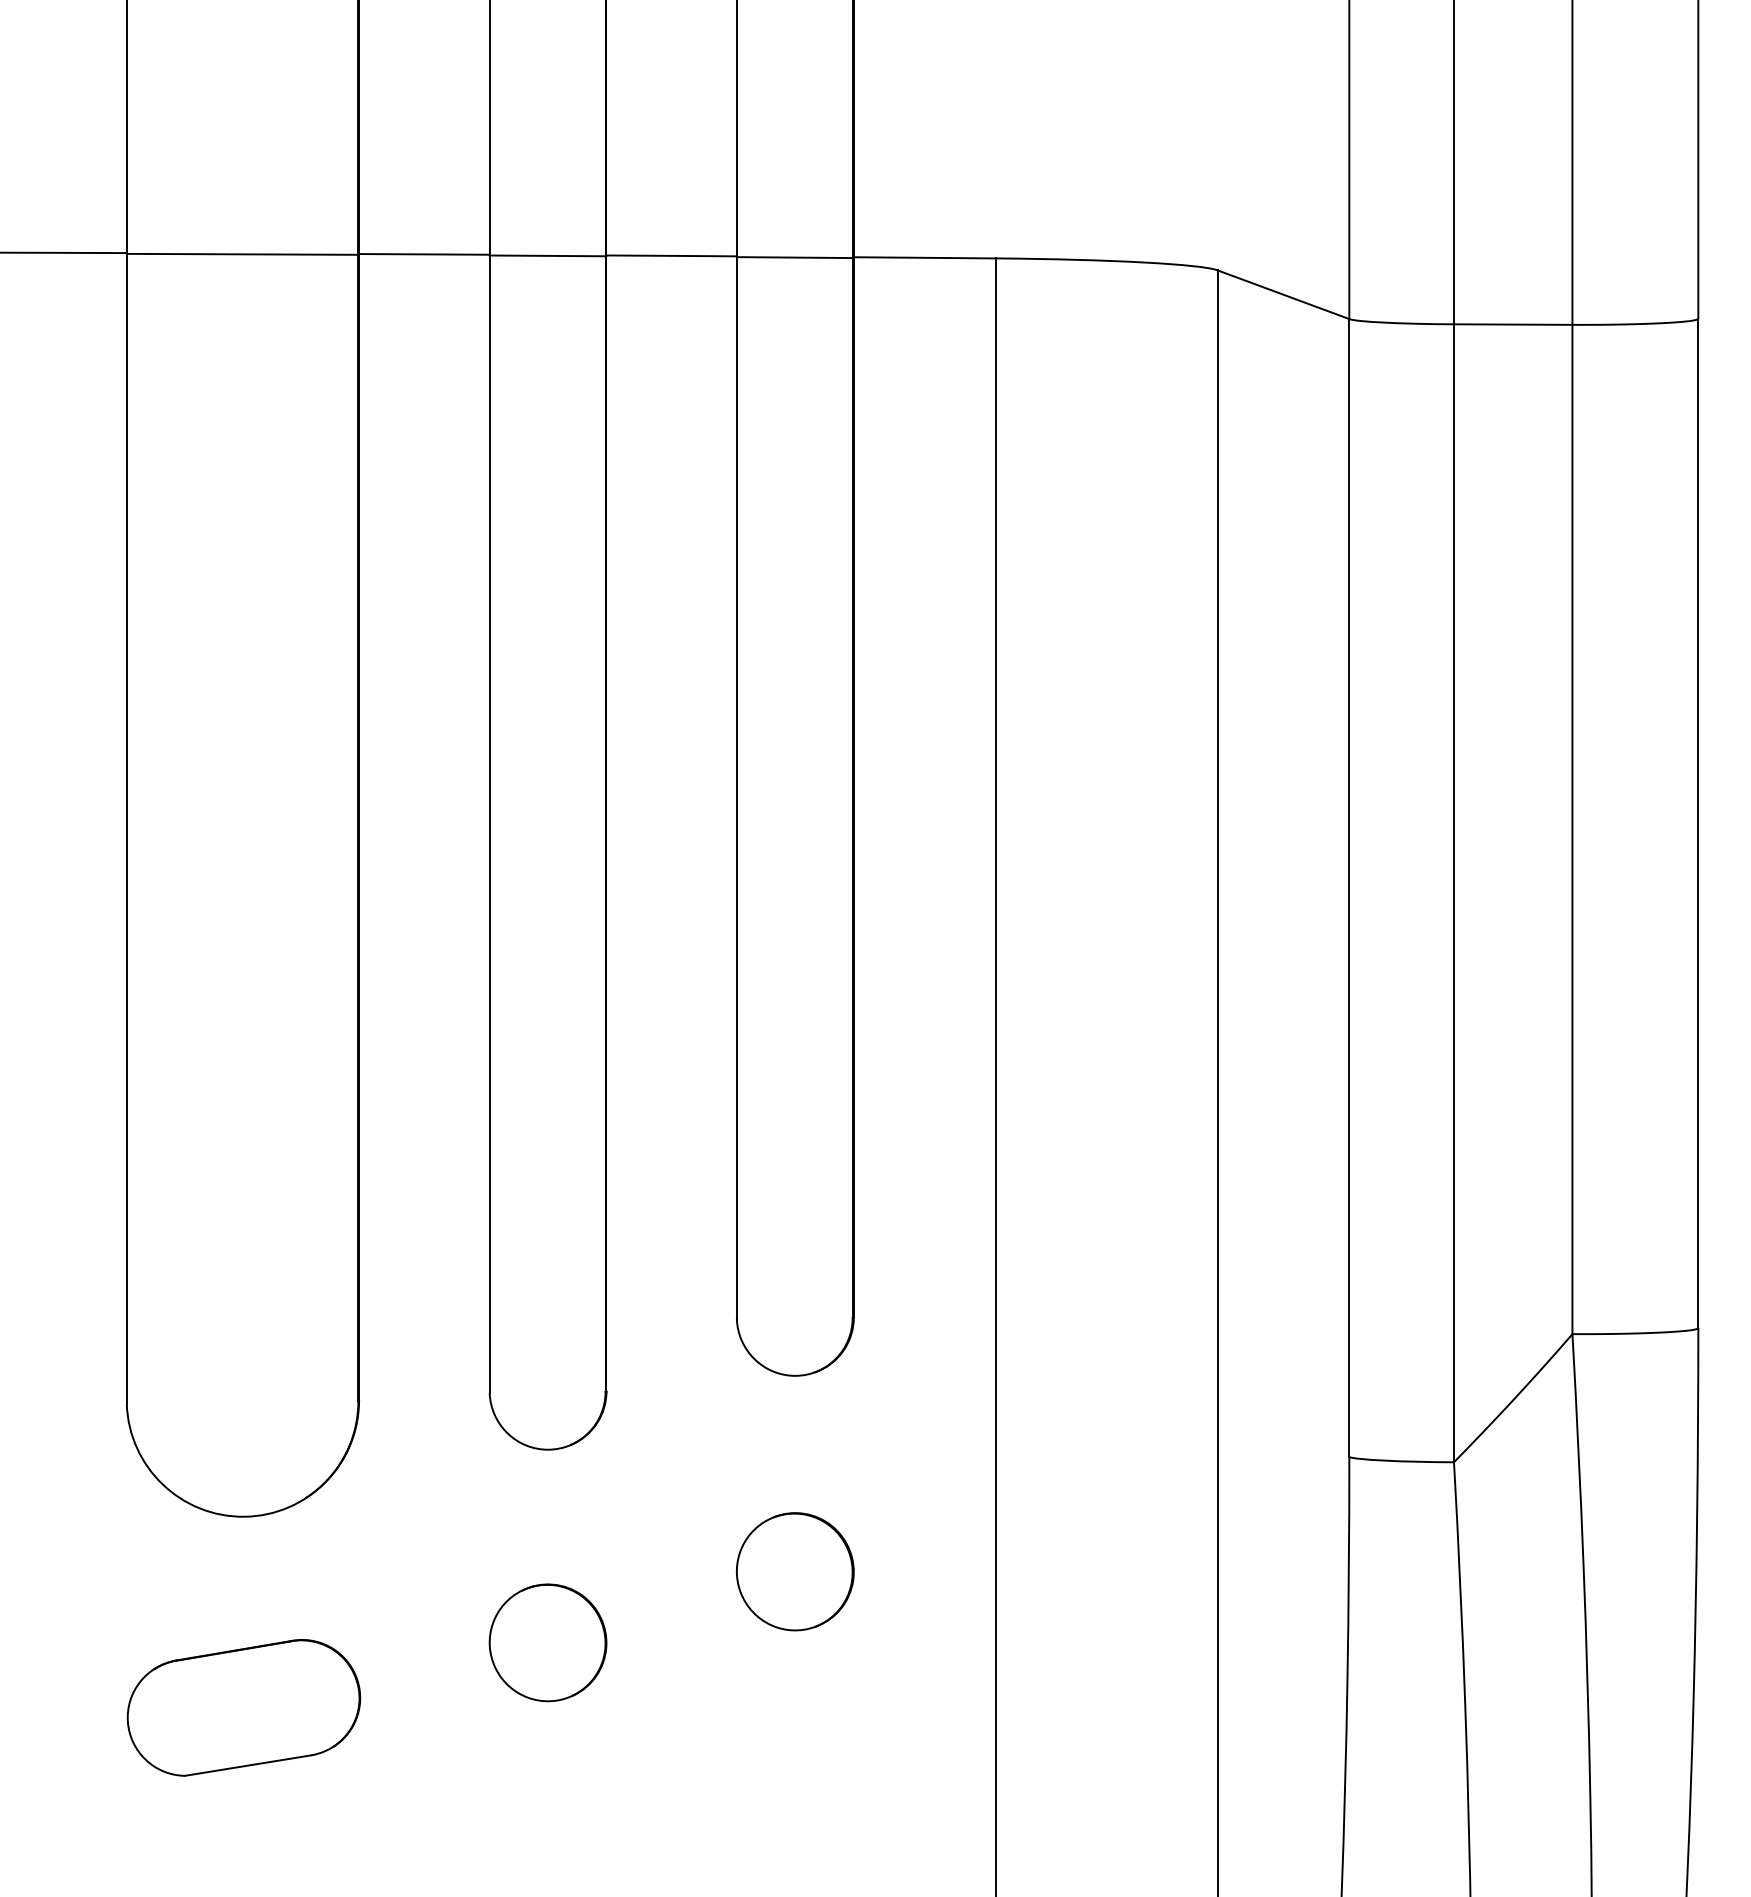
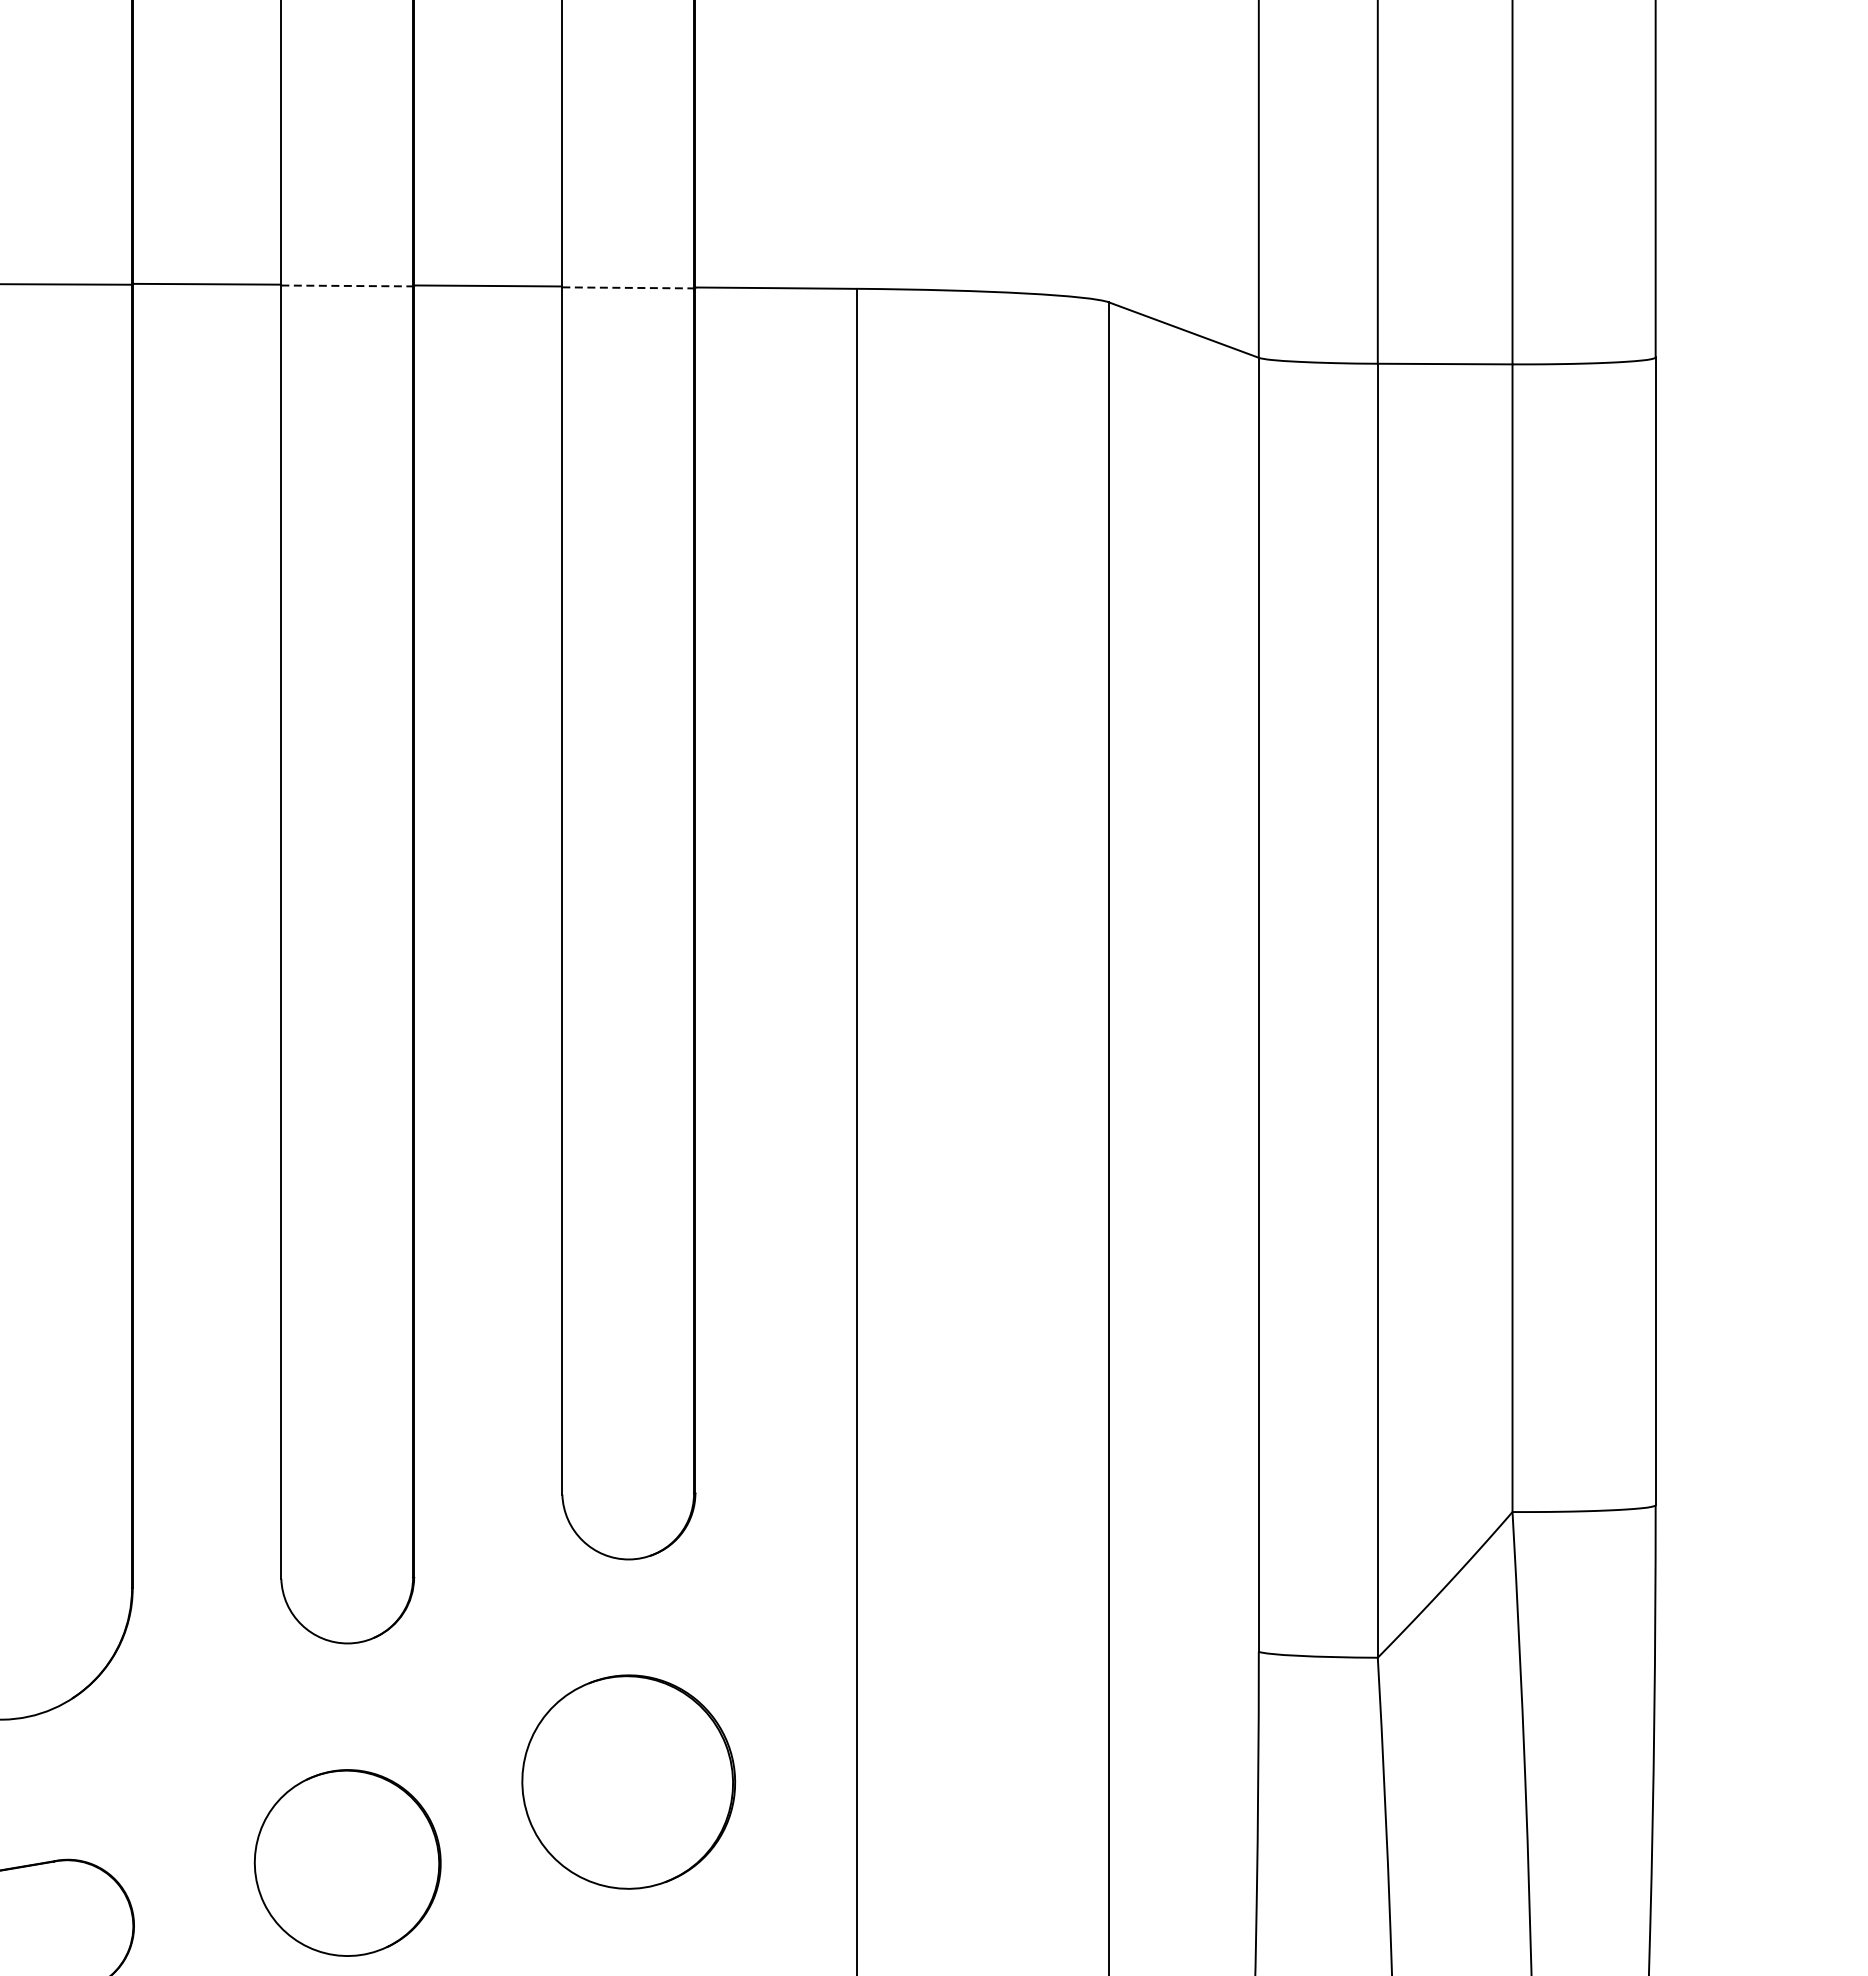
line: (547, 255) -> (347, 285), solid -> dashed
line: (794, 257) -> (627, 287), solid -> dashed
part: (795, 1571) -> (629, 1781), size x1.6
part: (547, 1642) -> (347, 1862), size x1.4

